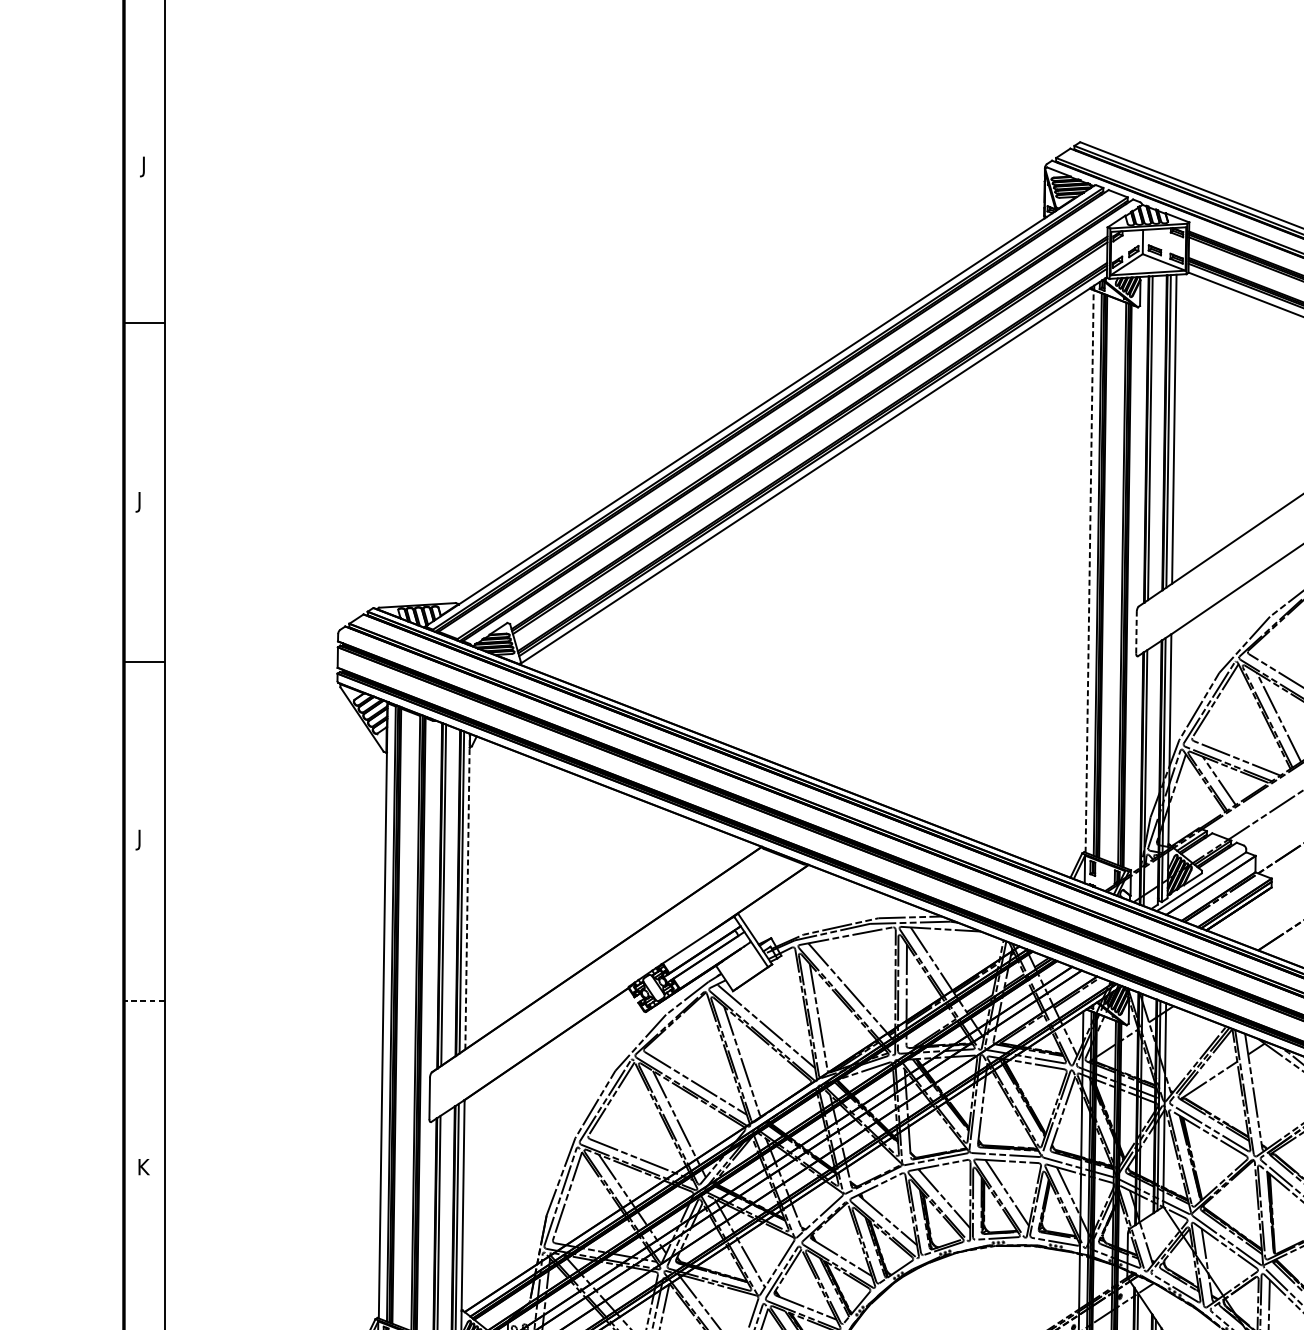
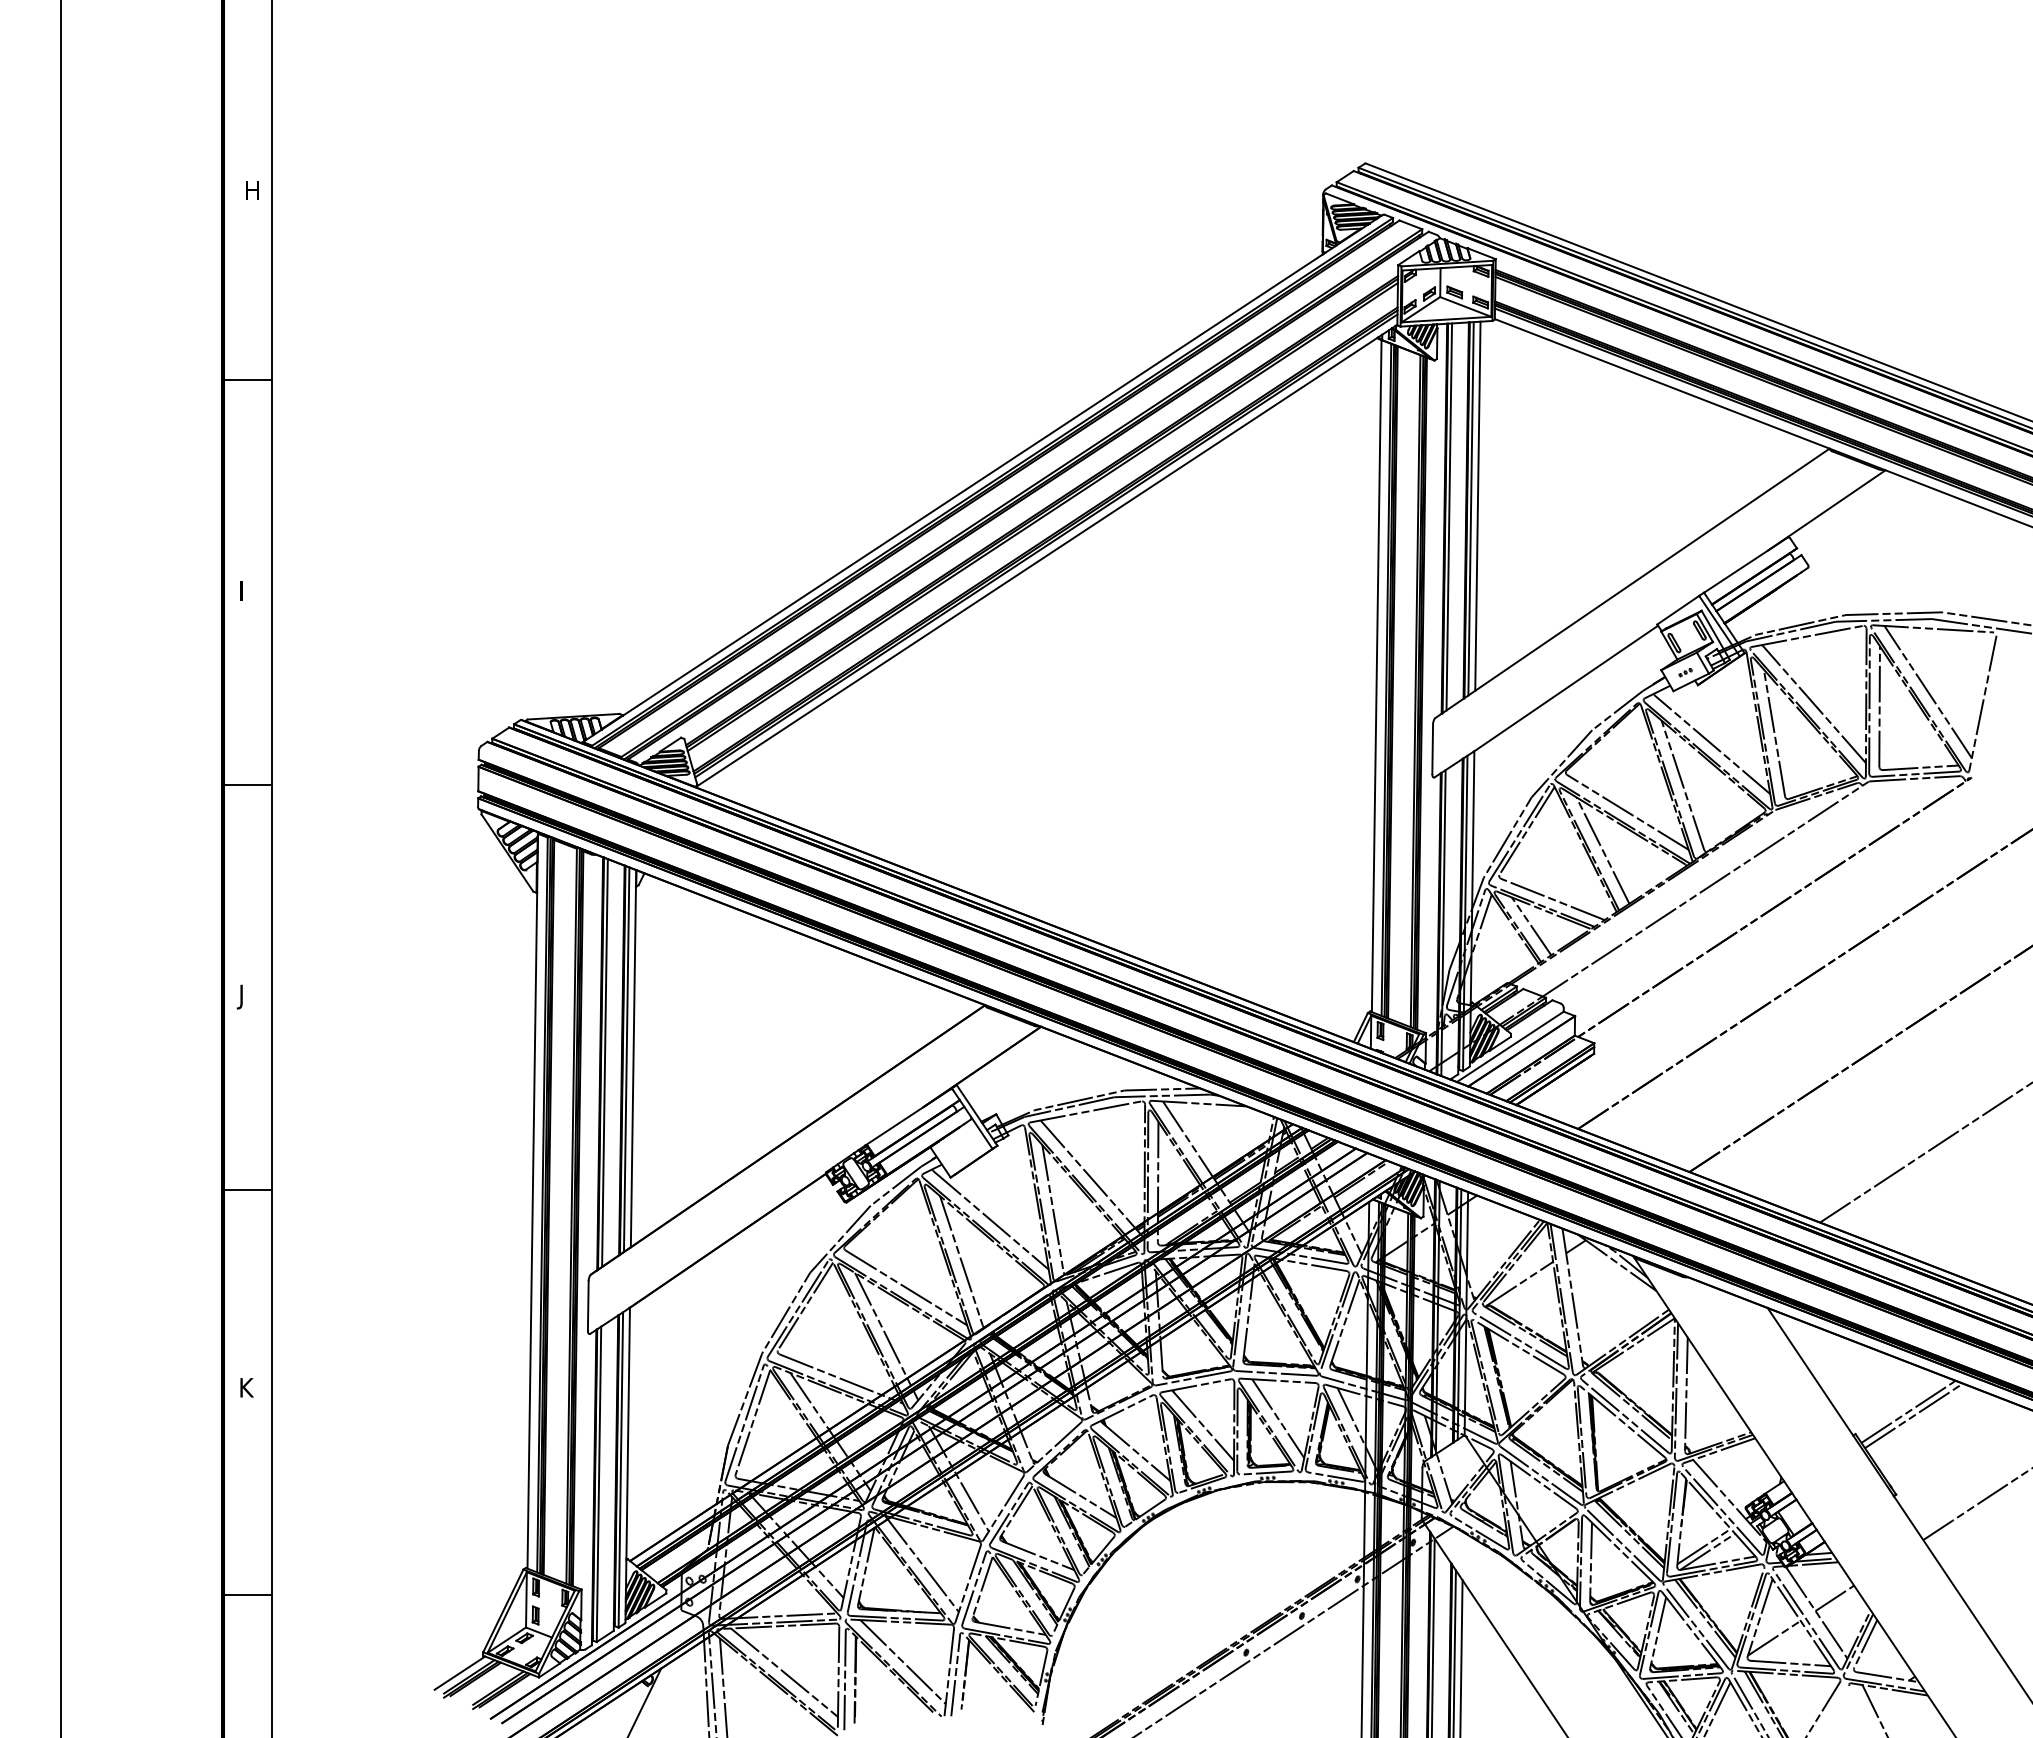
text: (146, 166) -> (250, 192), J -> H
text: (137, 502) -> (239, 593), J -> I
line: (1089, 570) -> (1376, 675), dashed -> solid
line: (1136, 632) -> (1432, 749), dashed -> solid
line: (467, 891) -> (633, 1058), dashed -> solid
line: (143, 1001) -> (246, 1189), dashed -> solid

